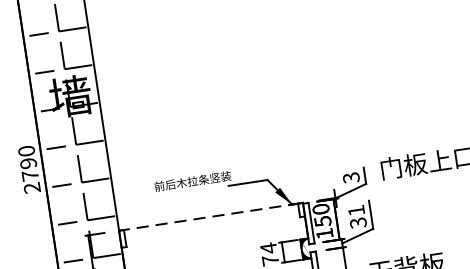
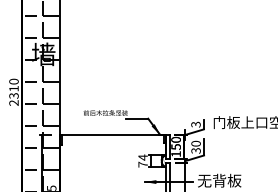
text: (28, 169) -> (13, 92), 2790 -> 2310
text: (355, 210) -> (195, 143), 31 -> 30
line: (210, 216) -> (112, 134), dashed -> solid

